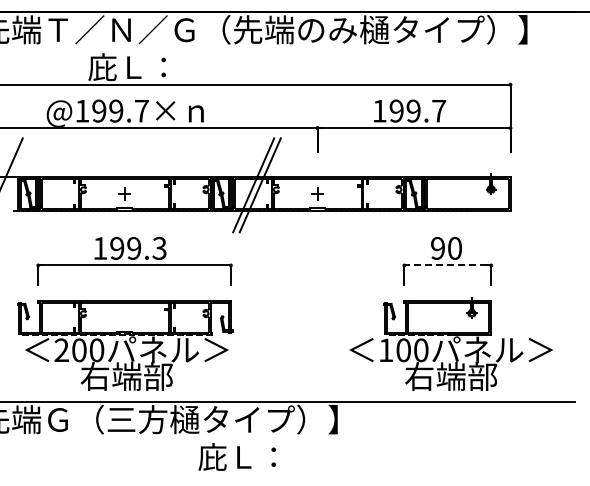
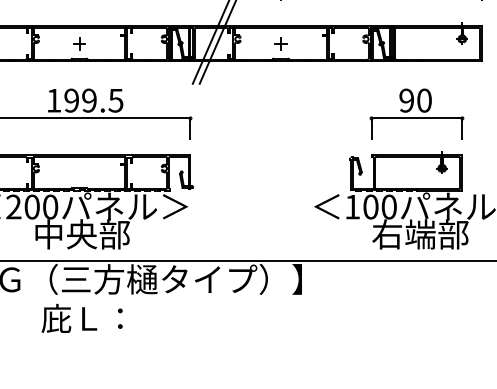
text: (159, 247) -> (115, 99), 199.3 -> 199.5
line: (447, 265) -> (416, 118), dashed -> solid
text: (110, 375) -> (64, 233), 右端部 -> 中央部
text: (236, 456) -> (81, 317), moved

